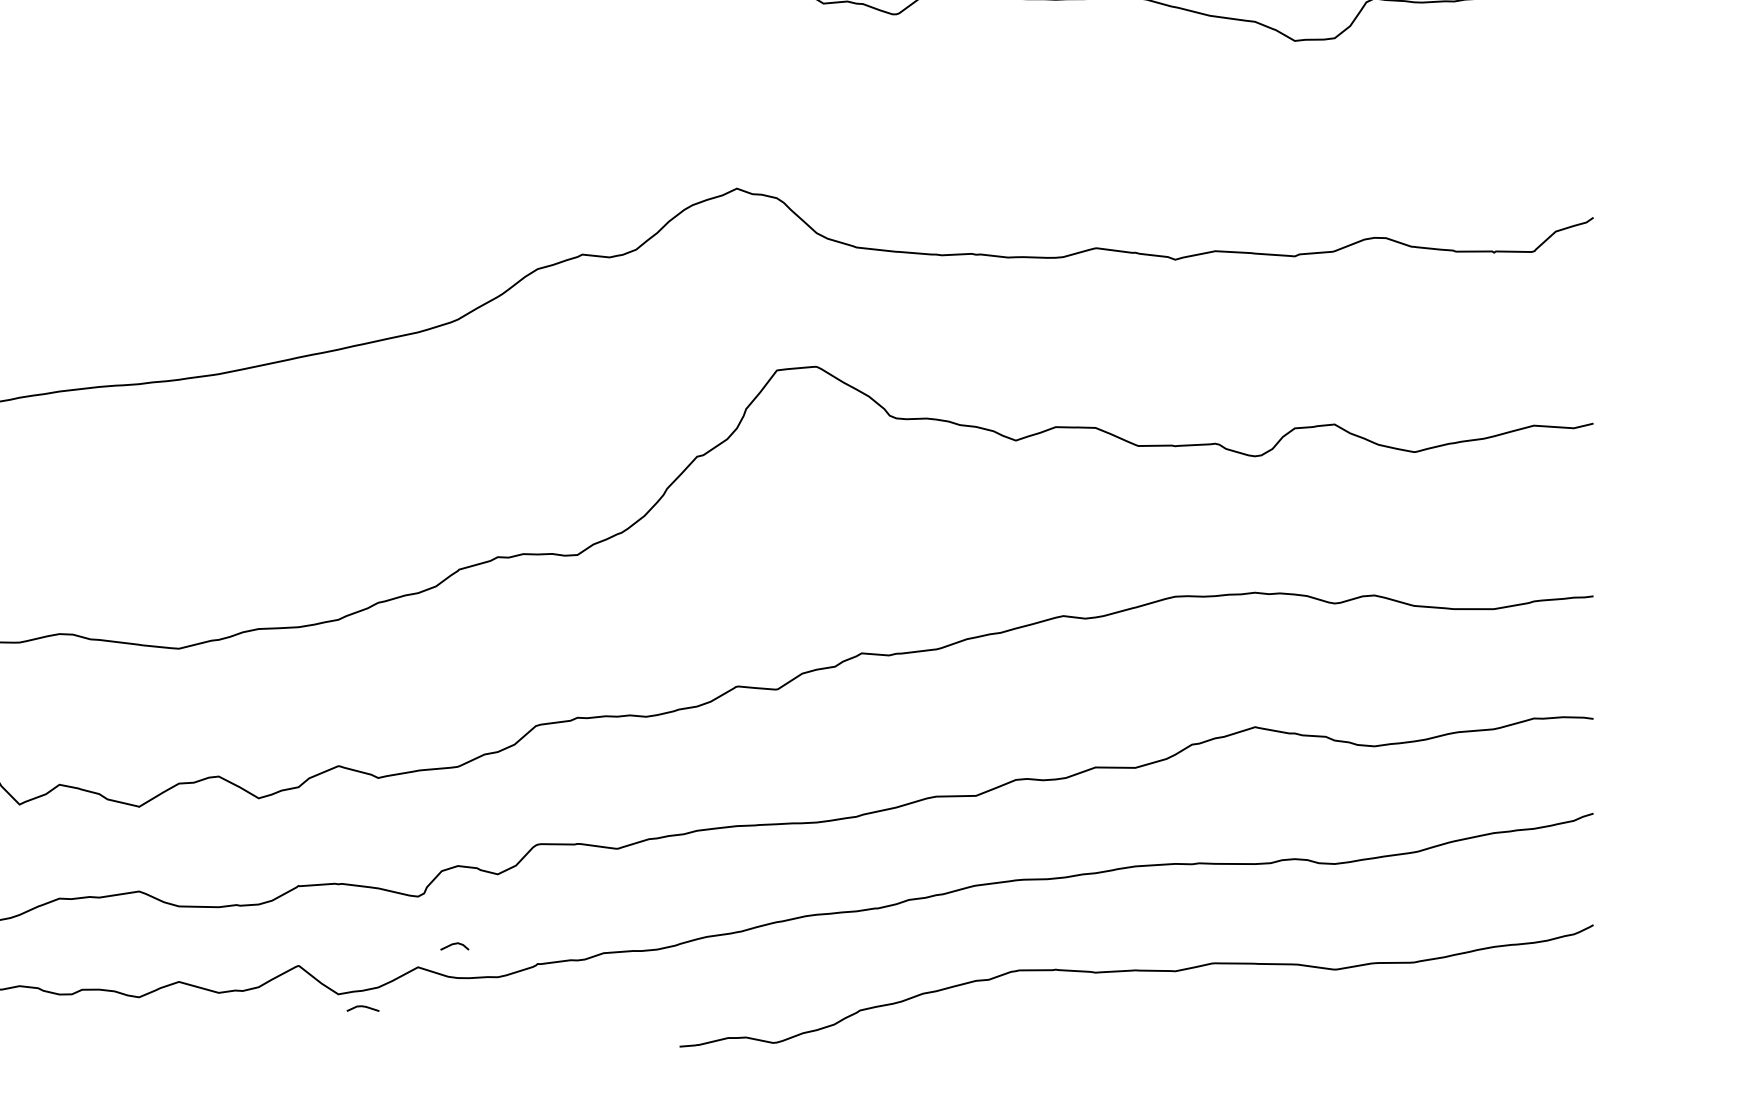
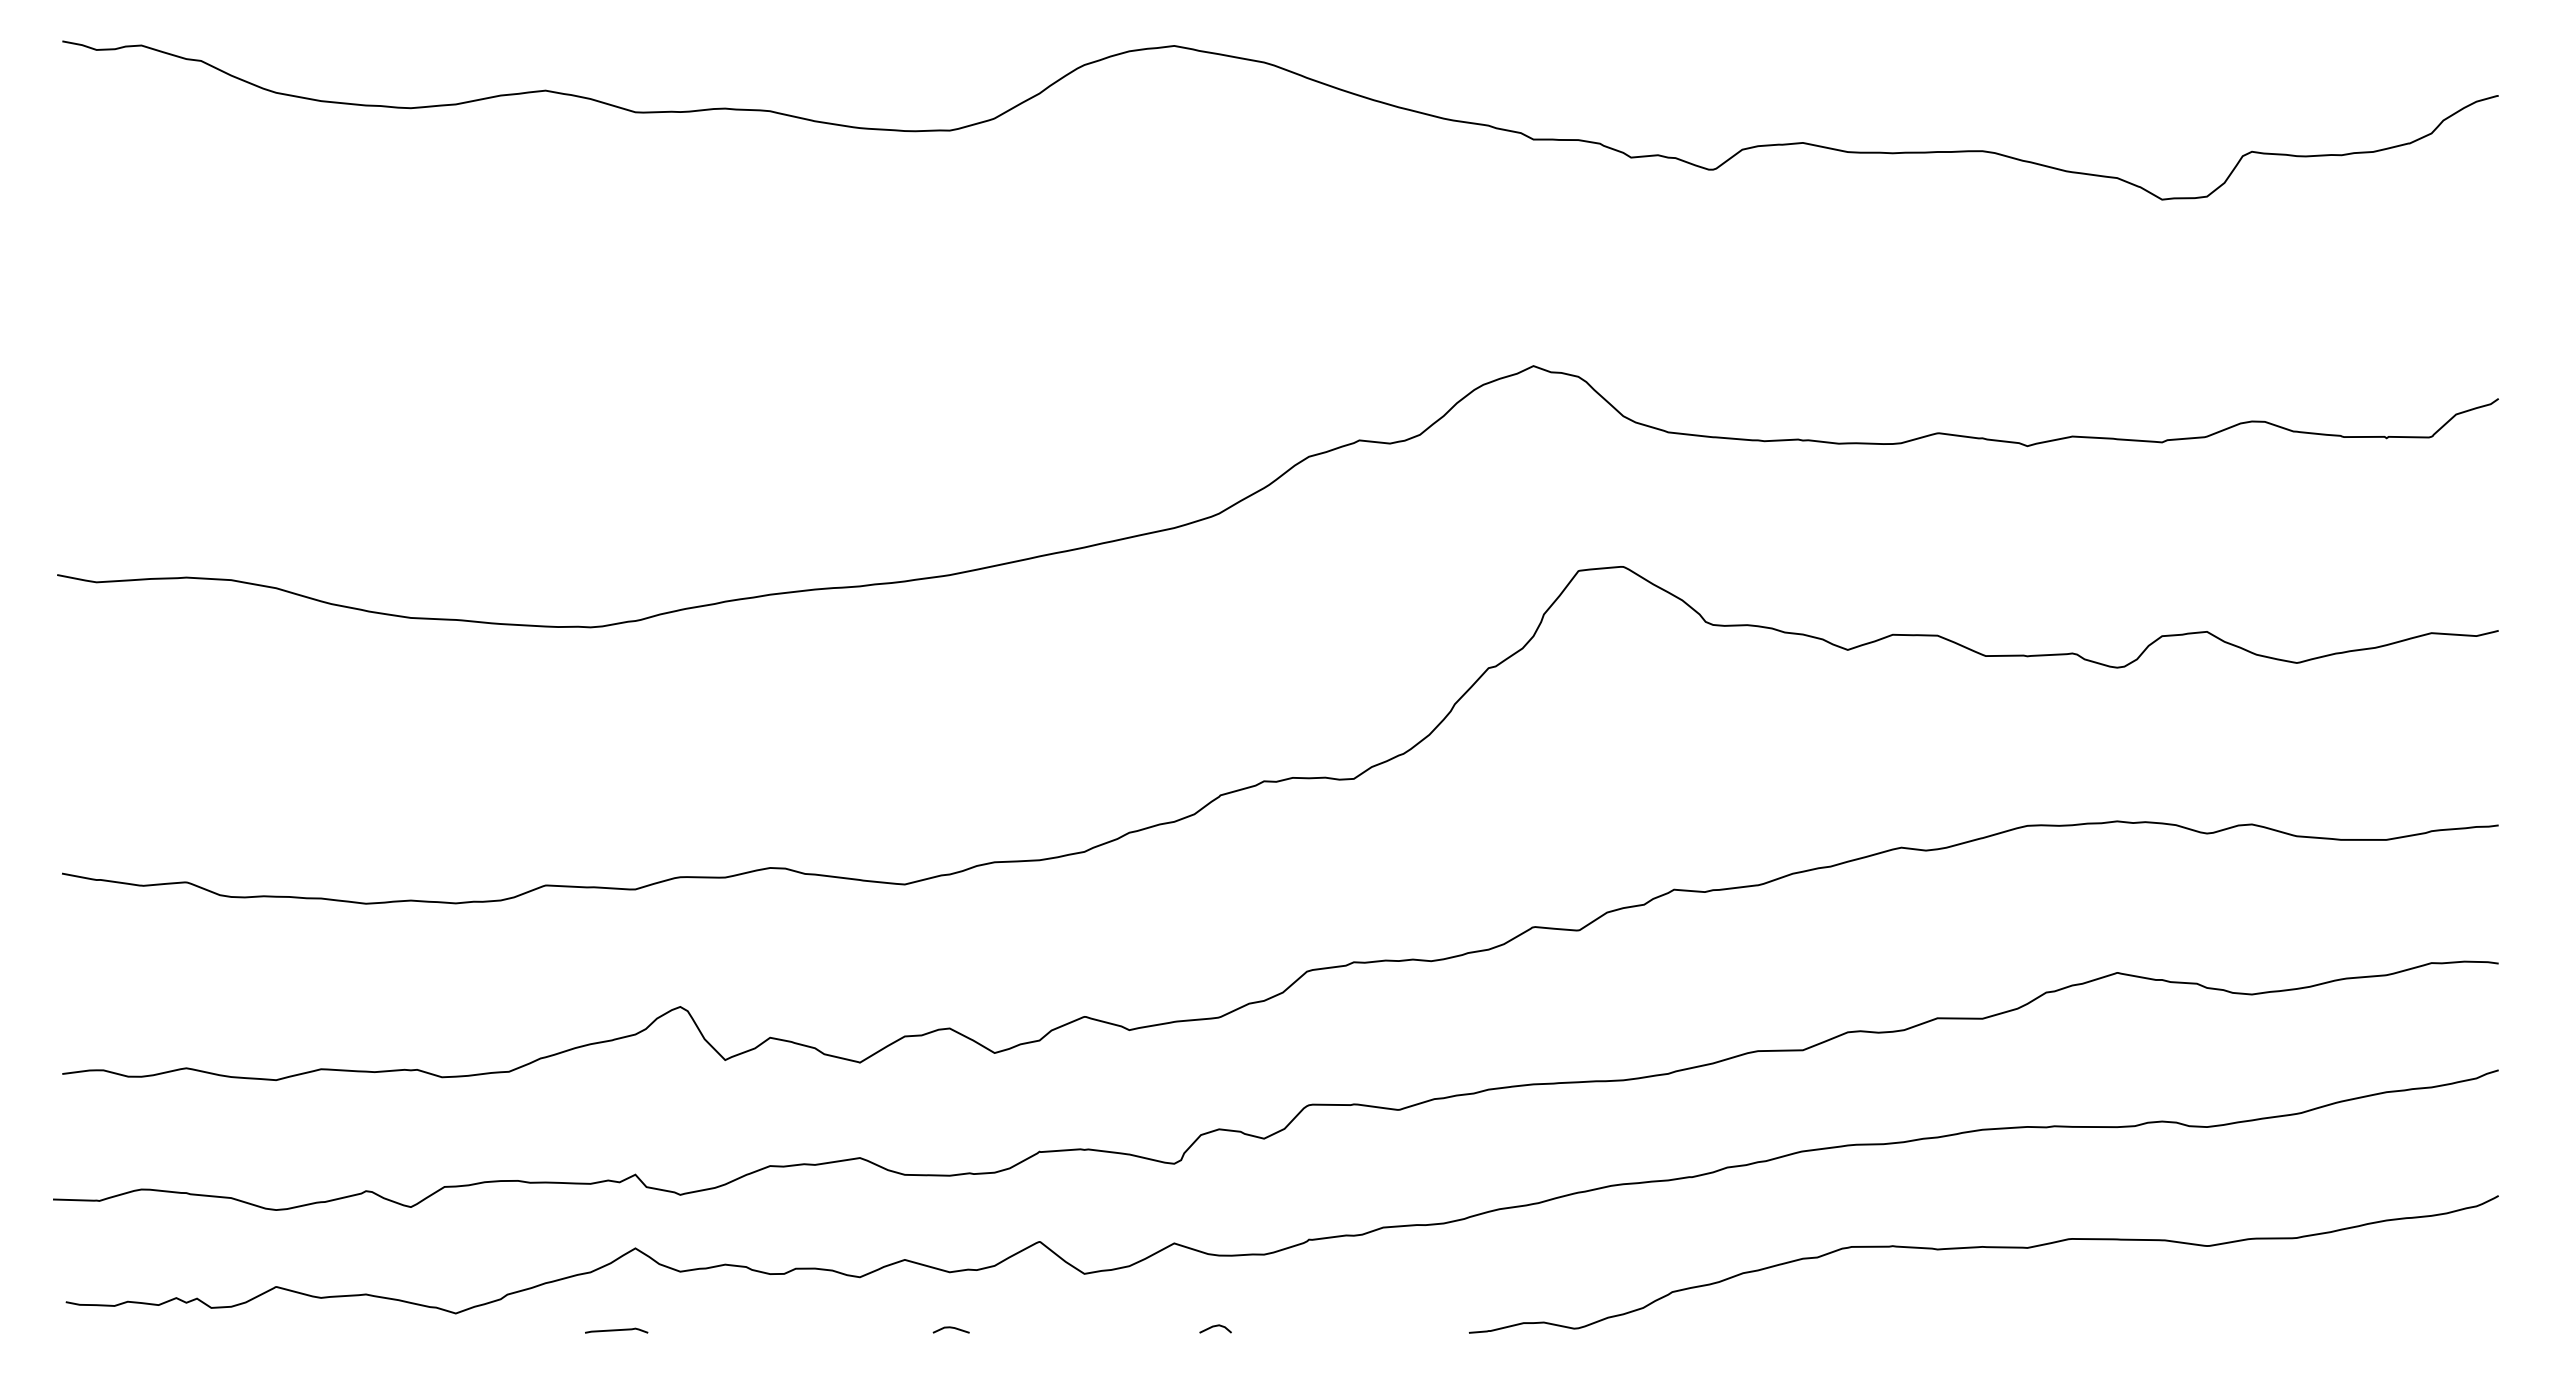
line: (453, 945) -> (1214, 1327), moved
line: (362, 1007) -> (950, 1328), moved

